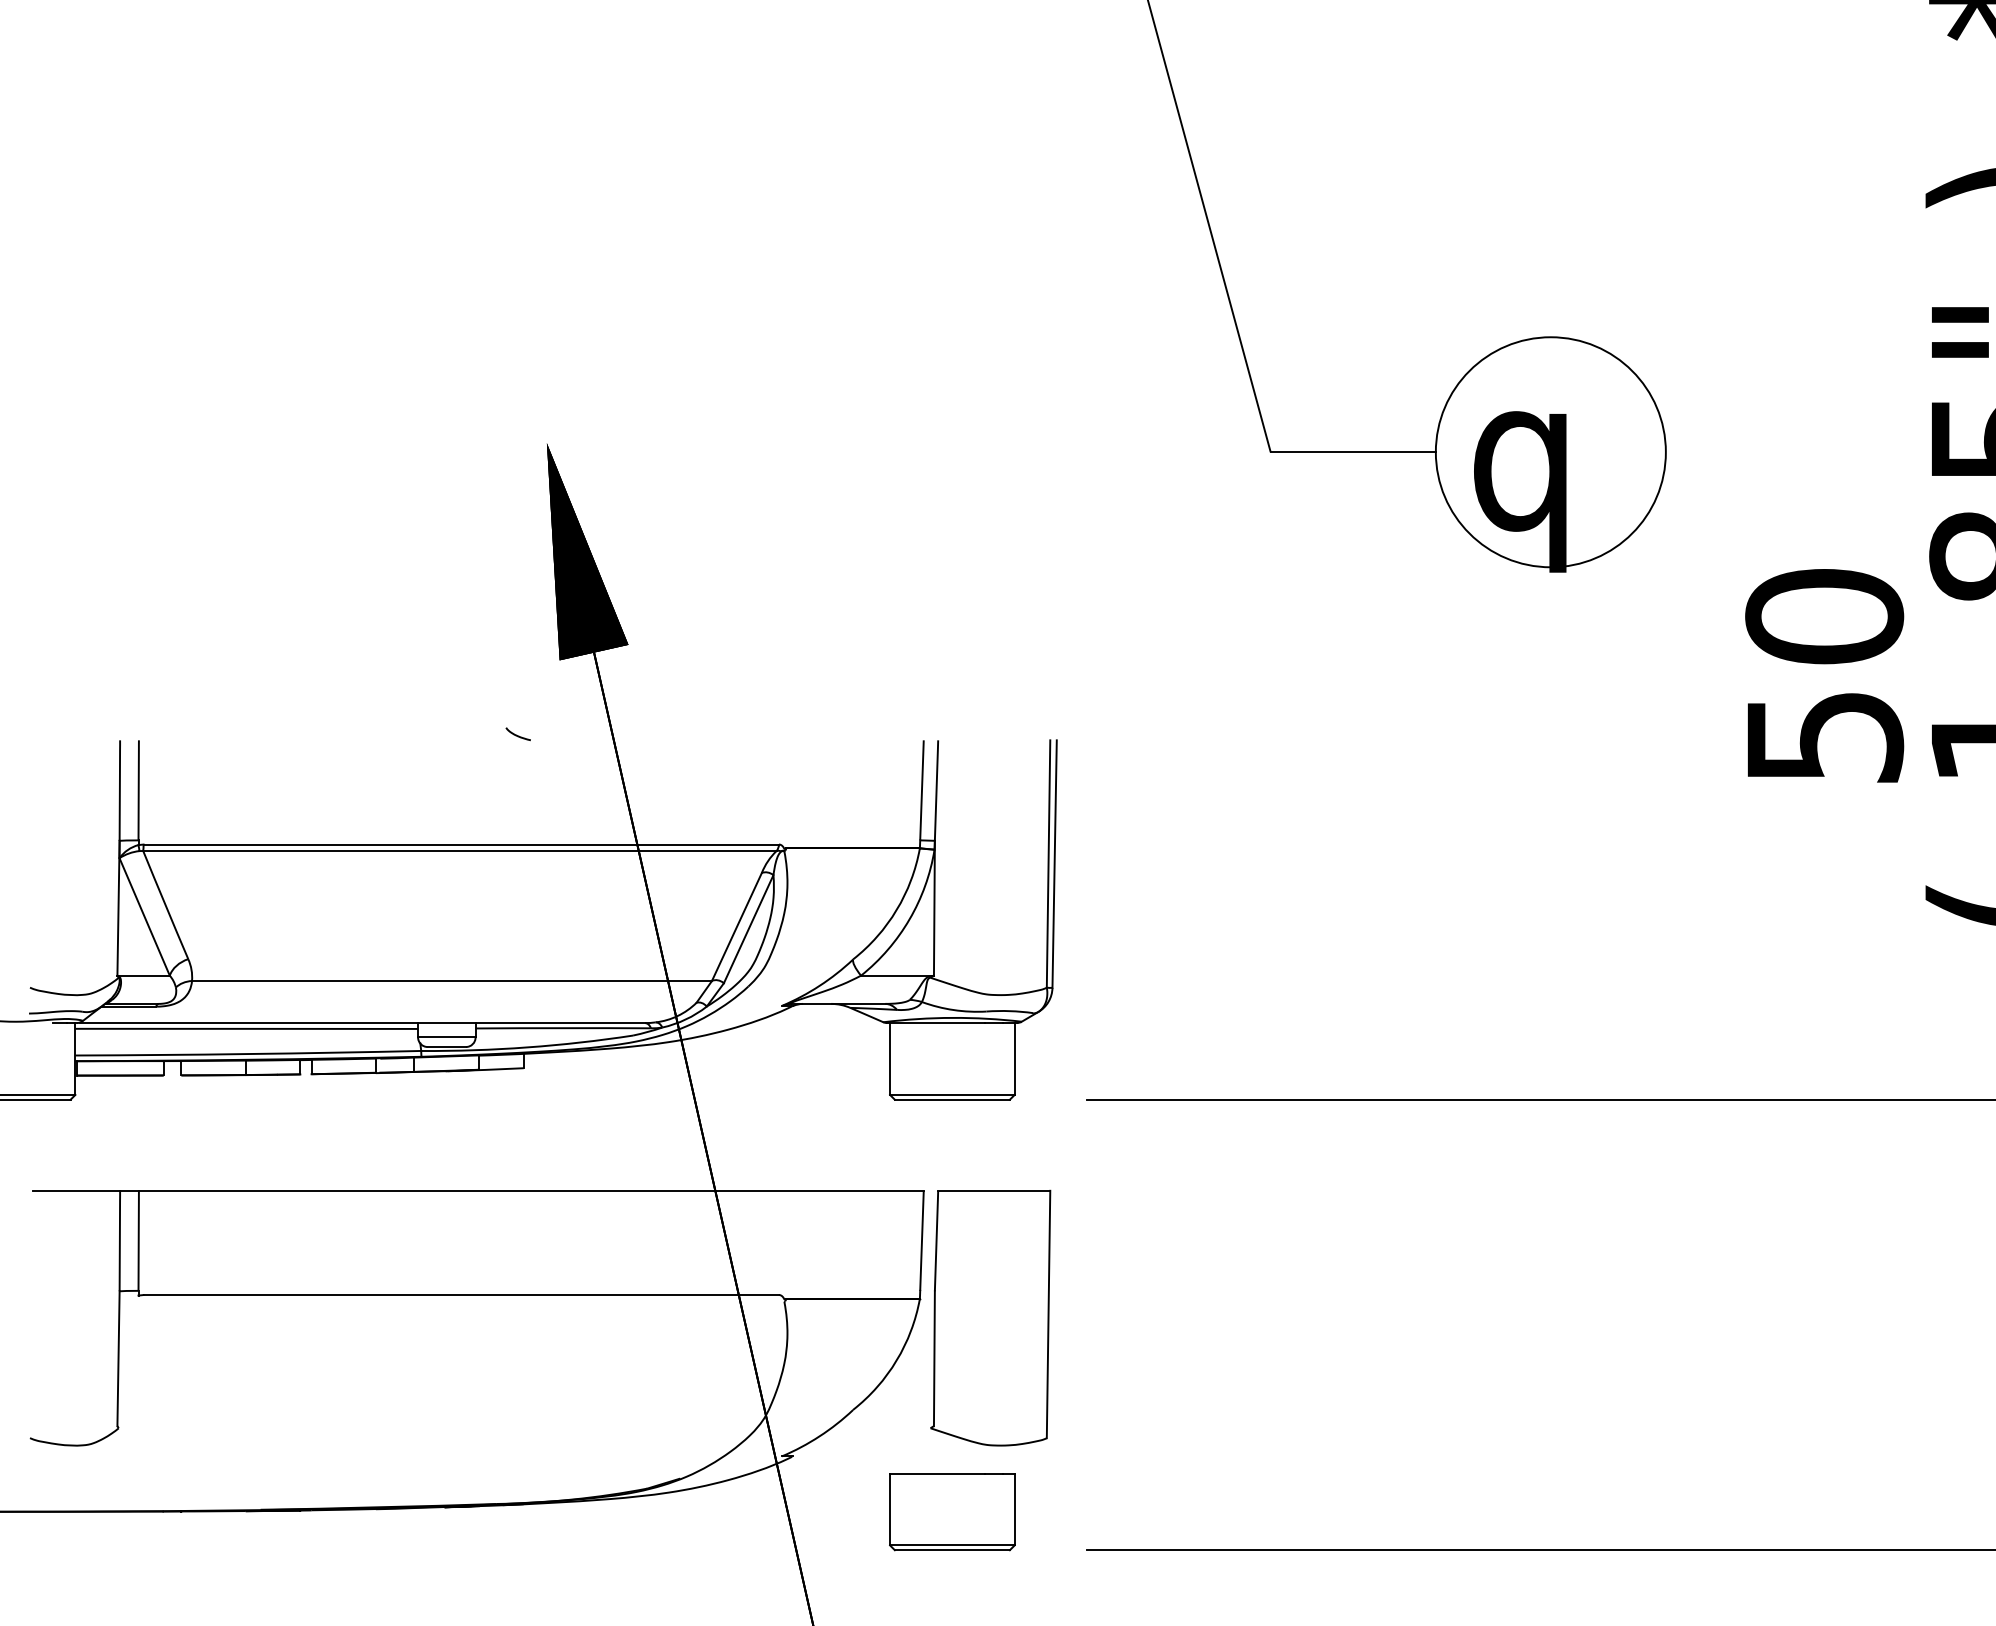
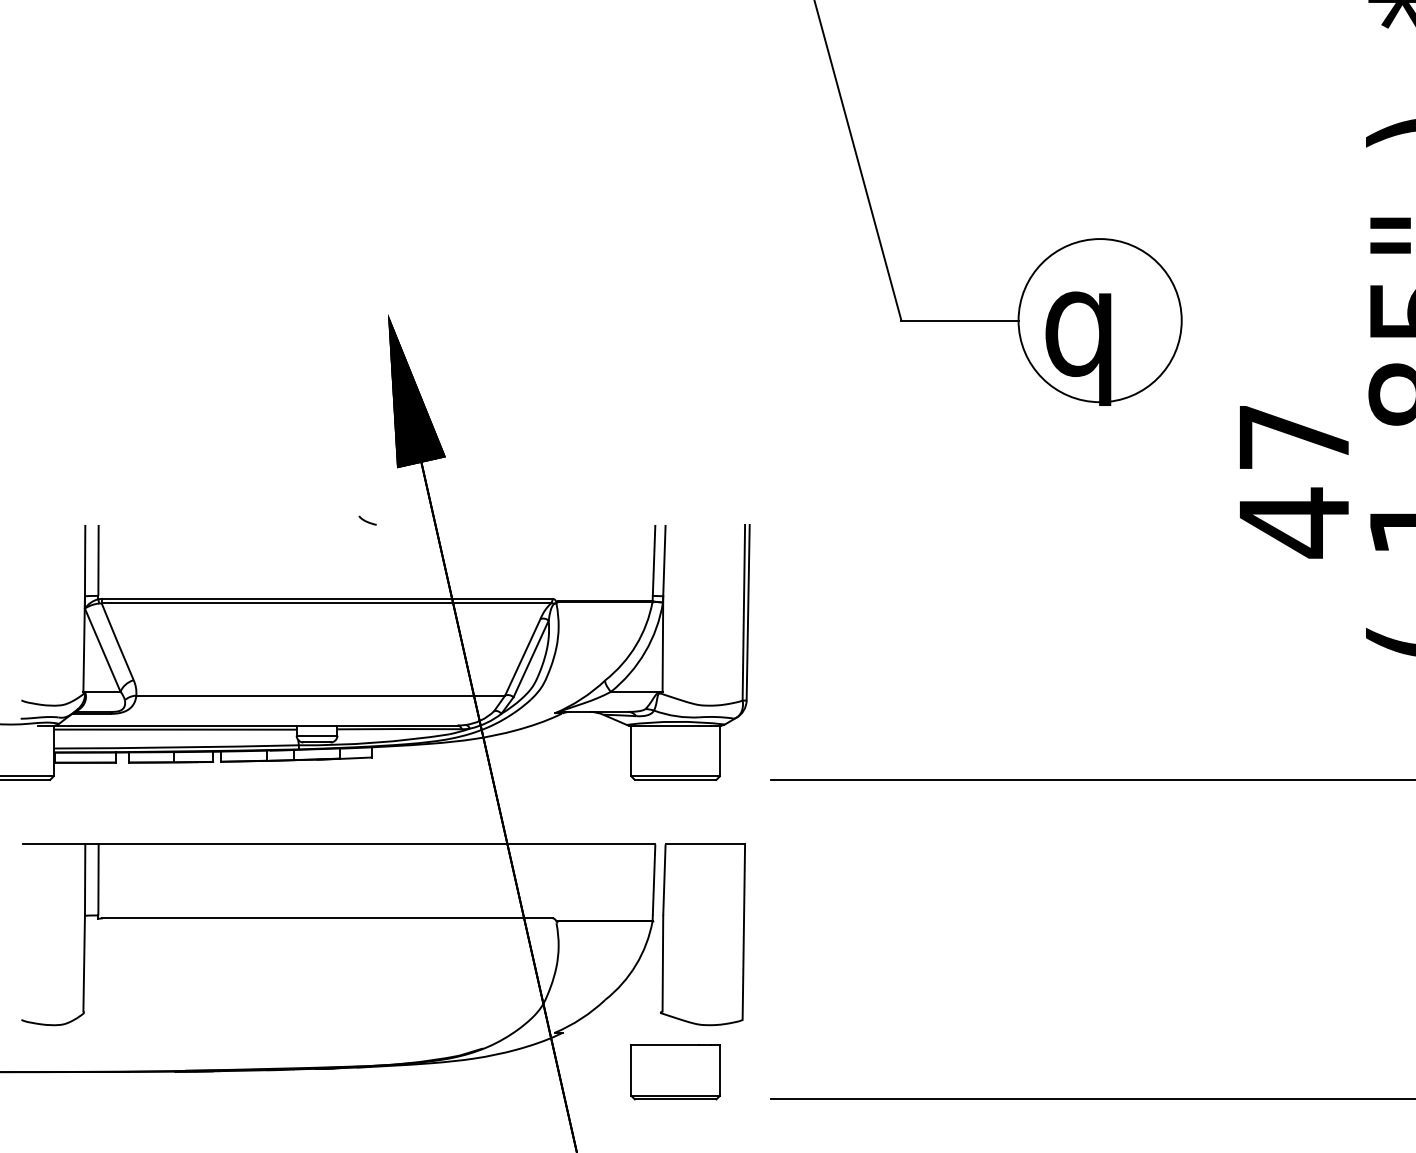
text: (1824, 678) -> (1294, 481), 50 -> 47

